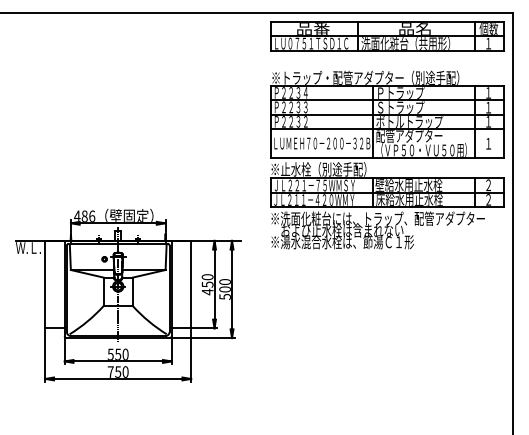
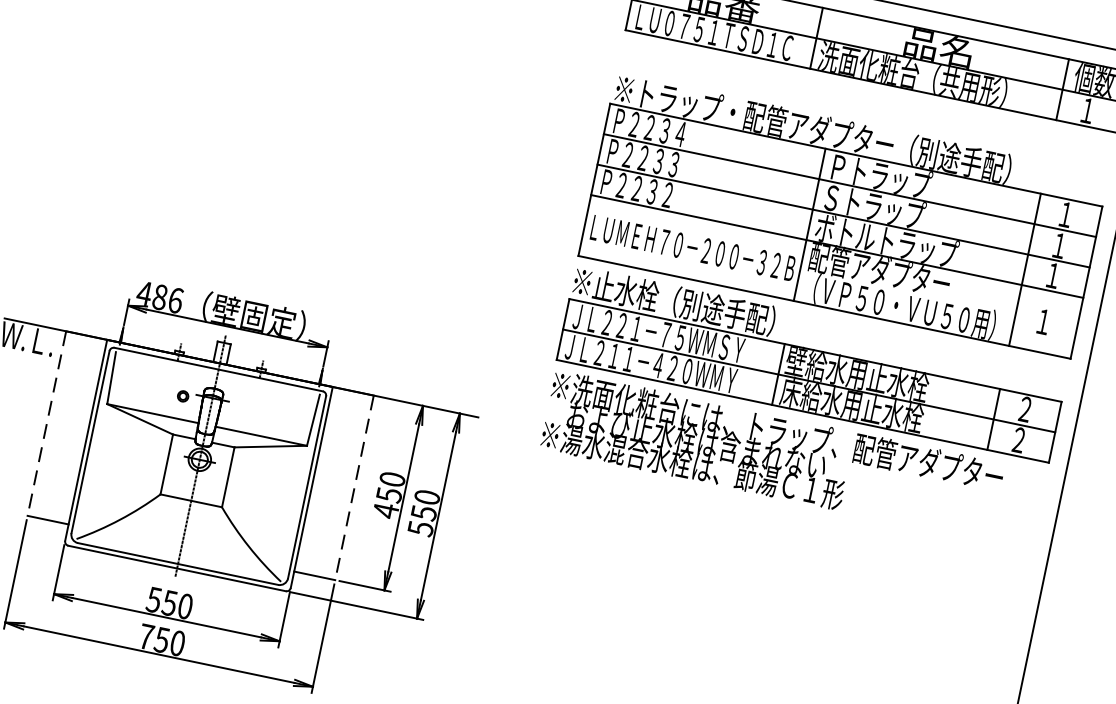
line: (45, 284) -> (47, 423), solid -> dashed
line: (191, 284) -> (355, 487), solid -> dashed
text: (224, 289) -> (422, 512), 500 -> 550

